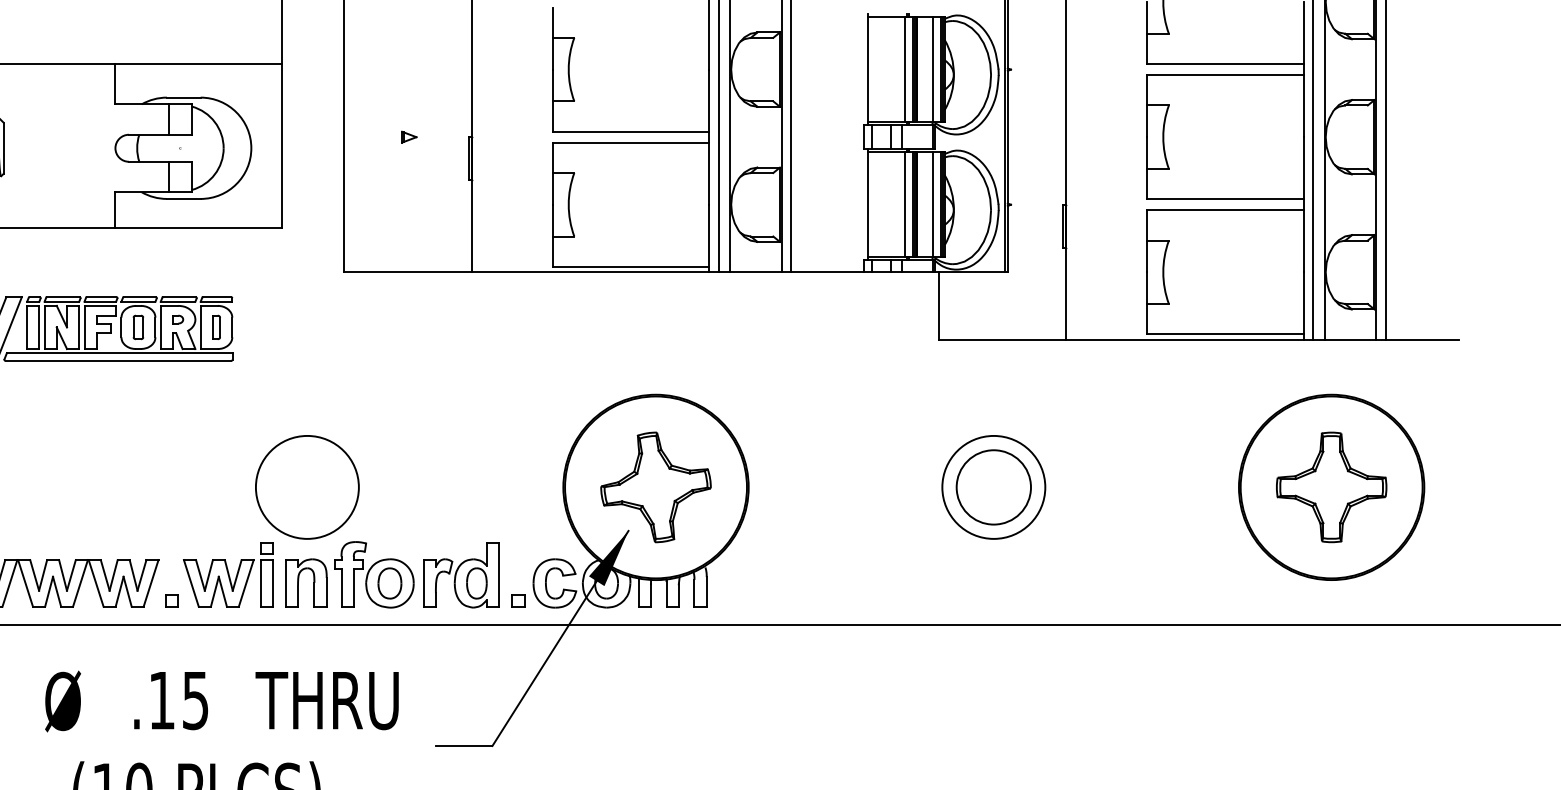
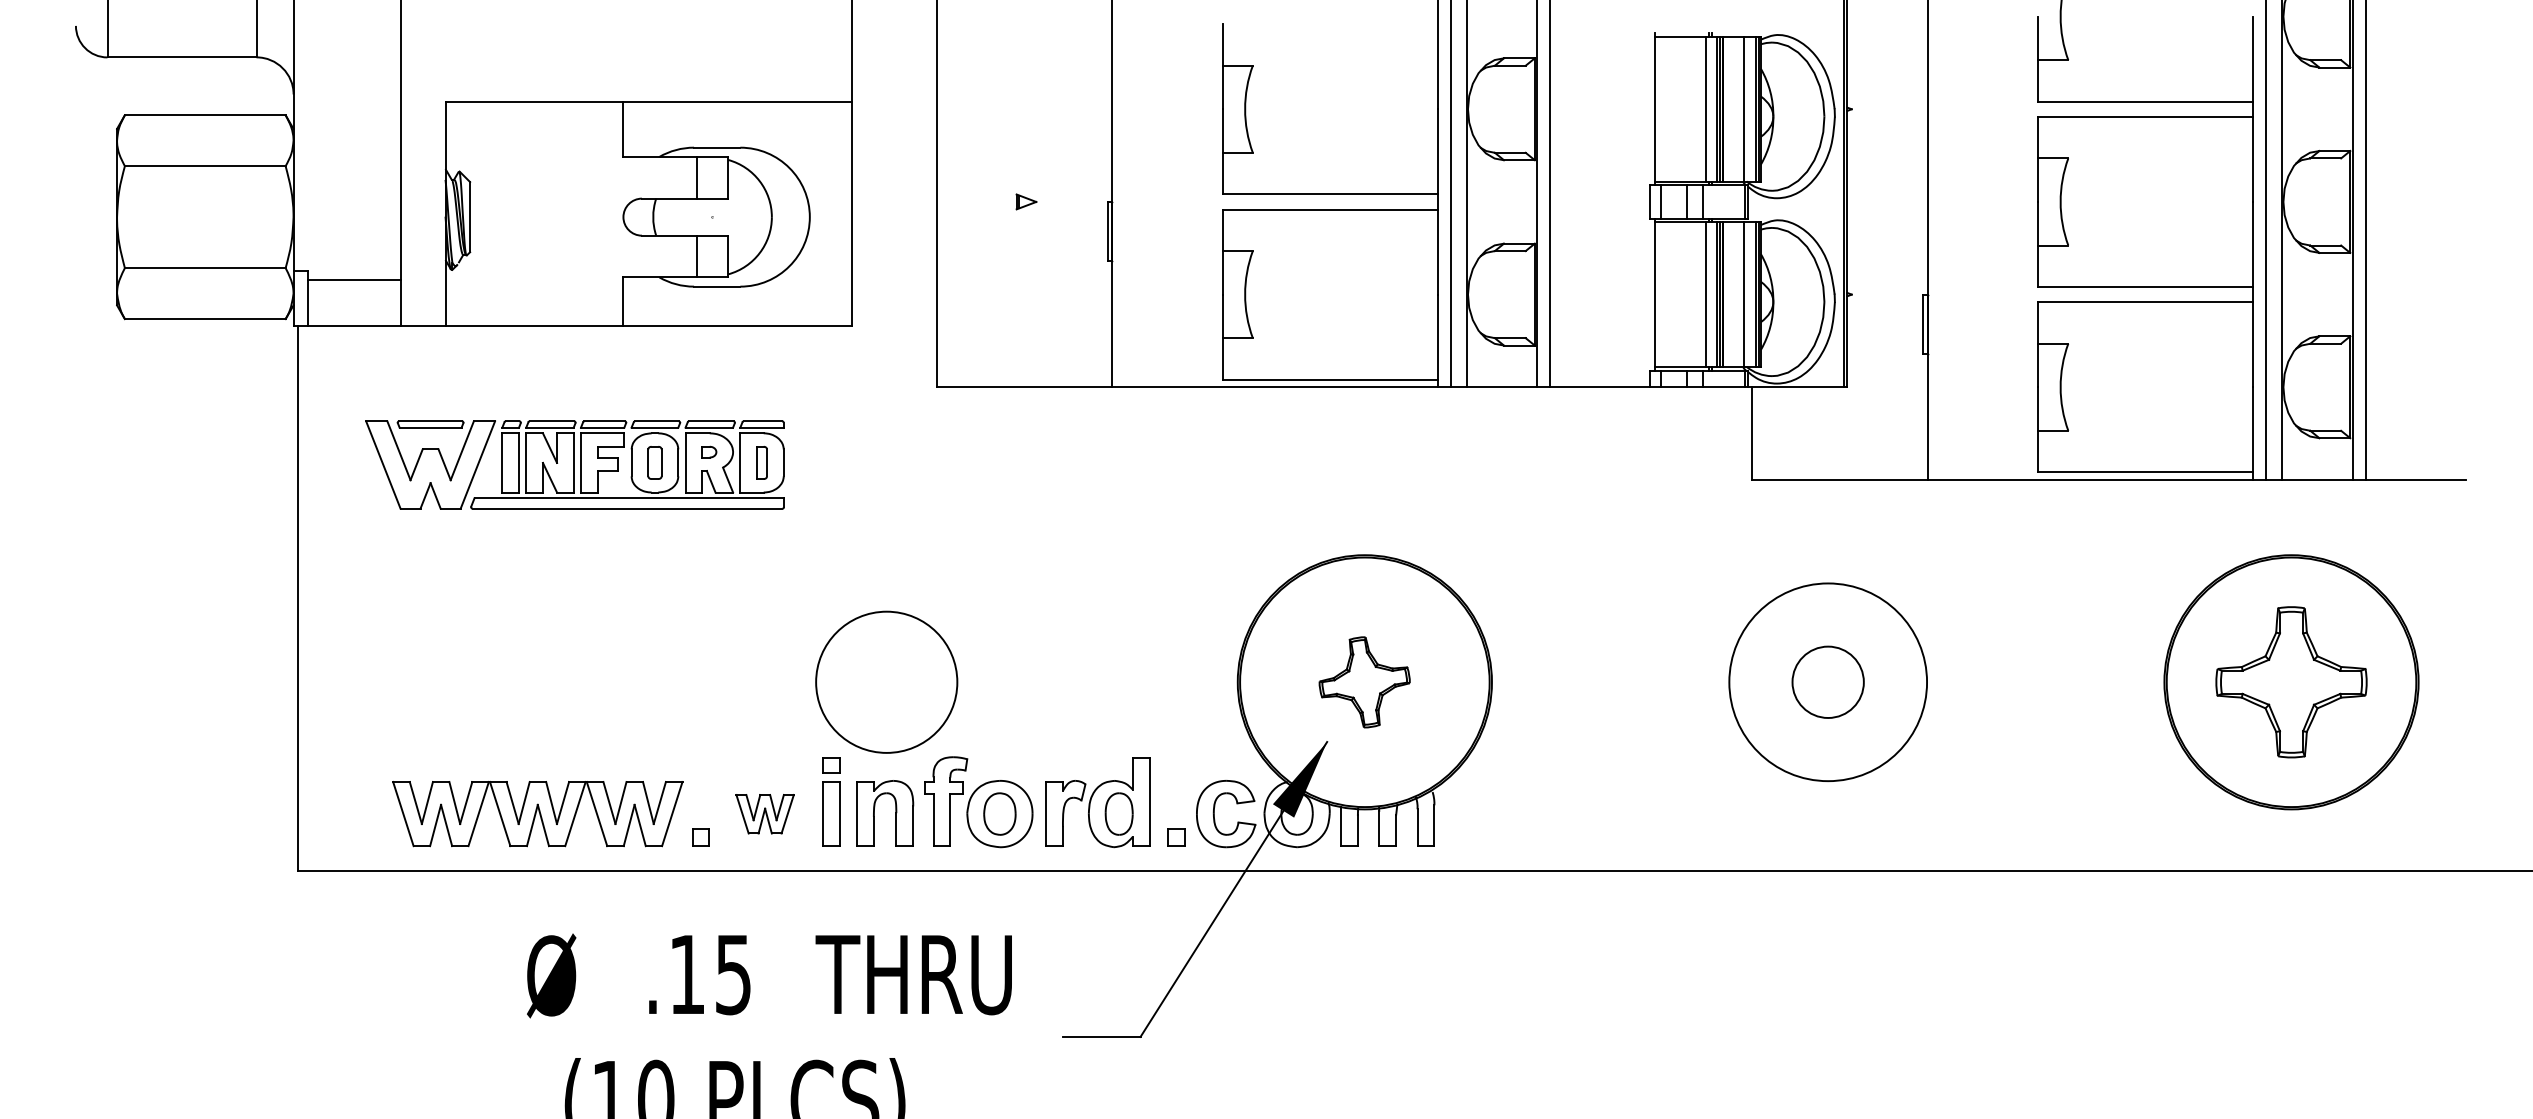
circle: (993, 486) -> (1827, 681), size x1.4
part: (655, 487) -> (1364, 682), size x0.6
circle: (994, 487) -> (1828, 682), size x0.7
part: (218, 583) -> (764, 814), size x0.6

